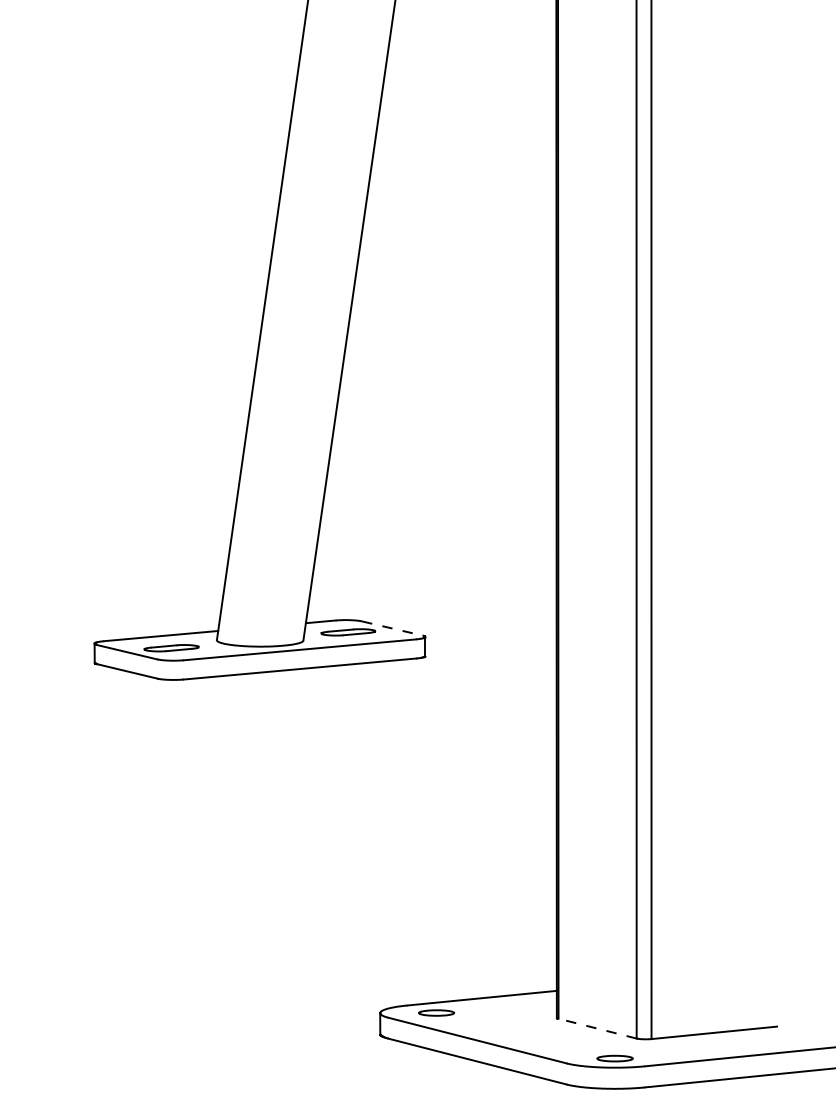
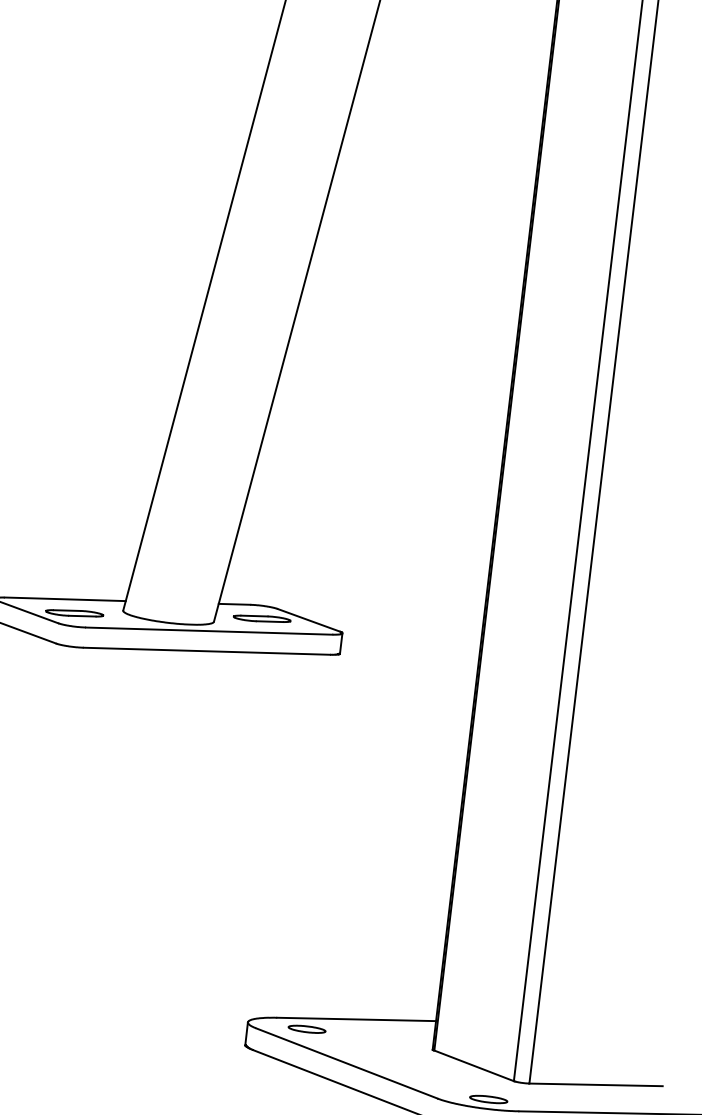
line: (392, 628) -> (308, 620), dashed -> solid
line: (597, 1028) -> (474, 1065), dashed -> solid

